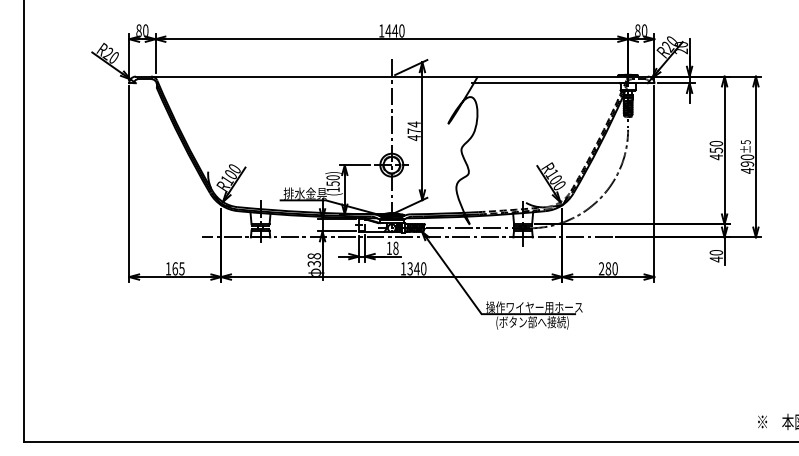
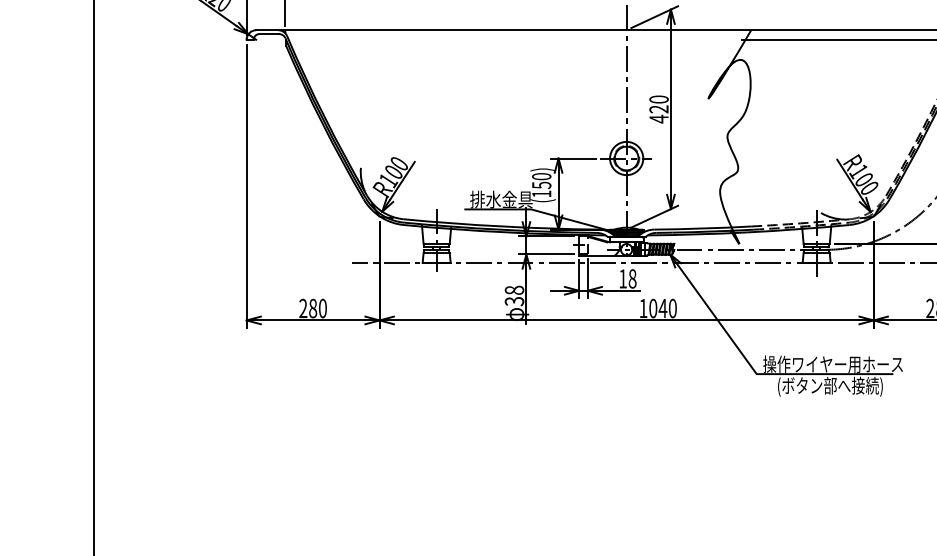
text: (413, 127) -> (658, 103), 474 -> 420
text: (174, 268) -> (312, 308), 165 -> 280
text: (409, 268) -> (652, 308), 1340 -> 1040

